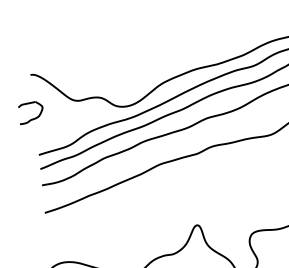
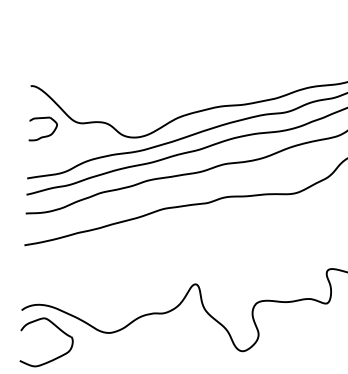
part: (33, 117) -> (45, 135), moved

